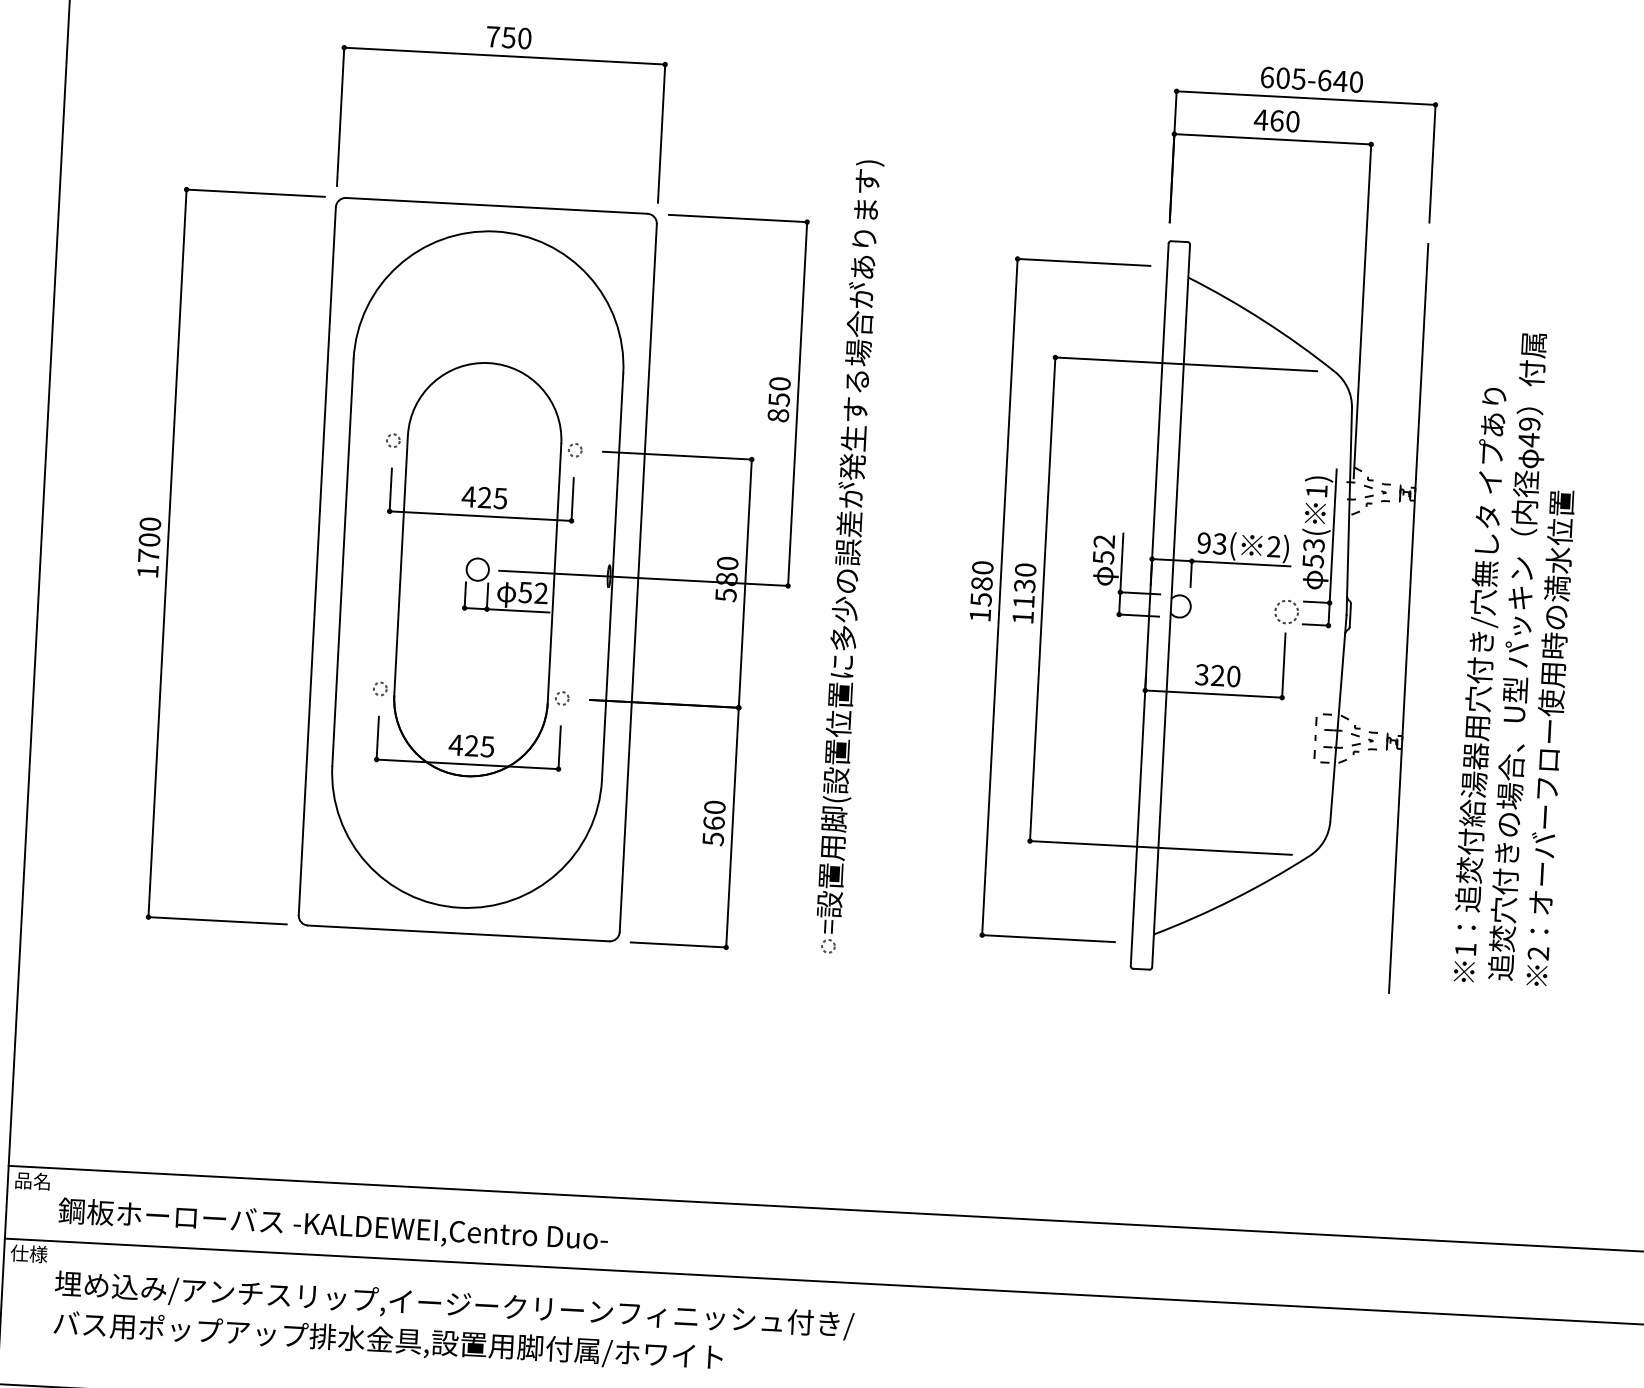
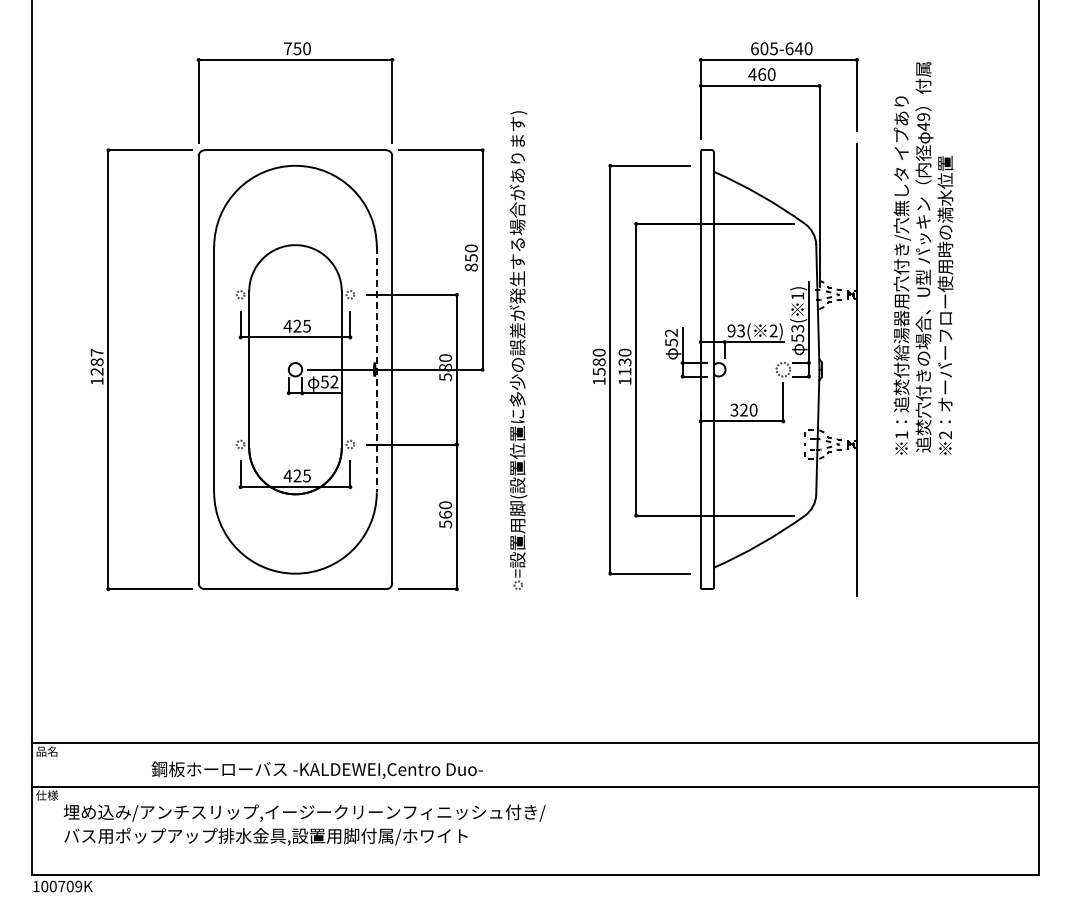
text: (148, 538) -> (96, 361), 1700 -> 1287
line: (612, 576) -> (376, 369), solid -> dashed
text: (1517, 658) -> (923, 258), moved
text: (332, 1224) -> (316, 769), moved

